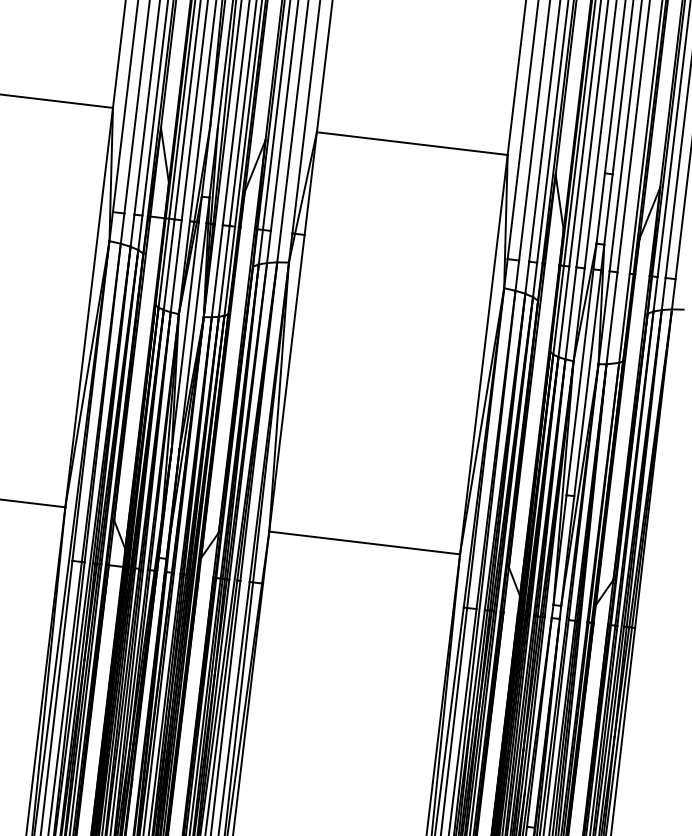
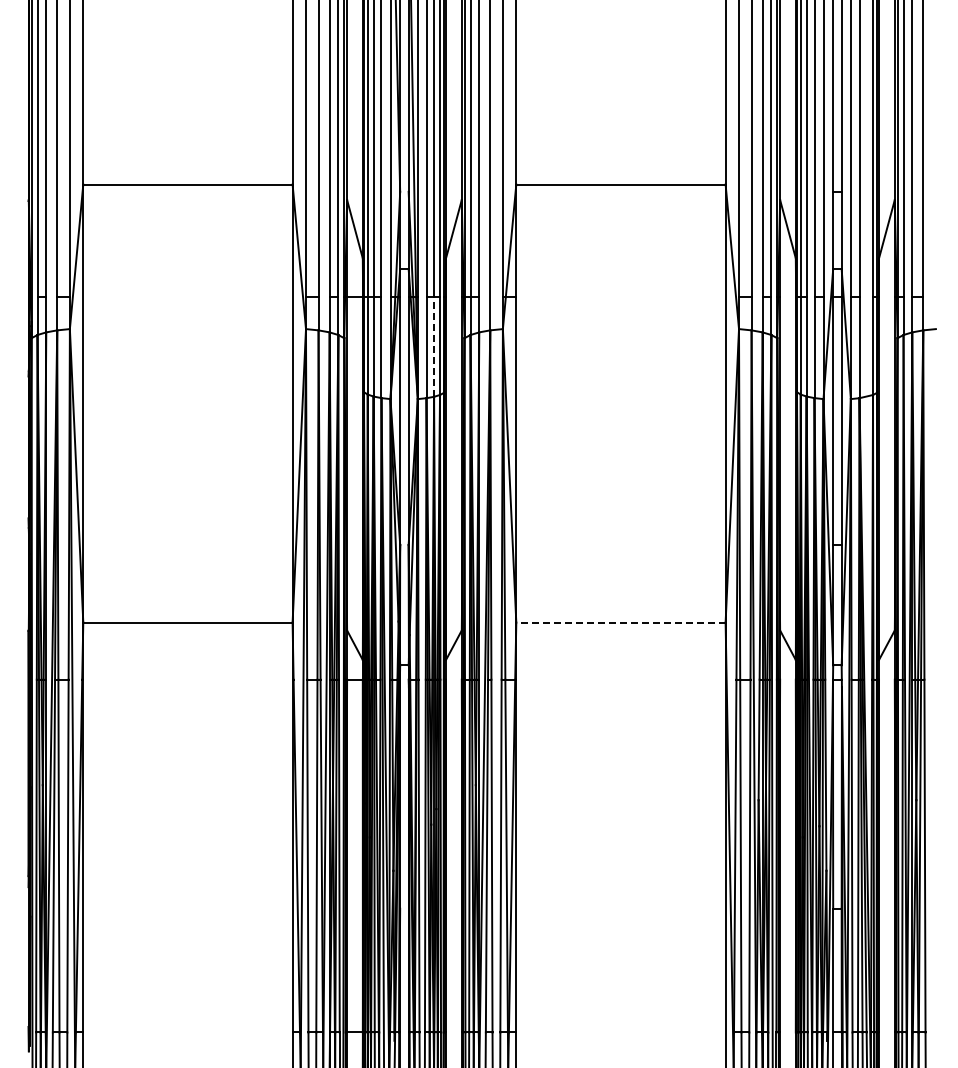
line: (224, 271) -> (434, 347), solid -> dashed
line: (364, 542) -> (620, 622), solid -> dashed

